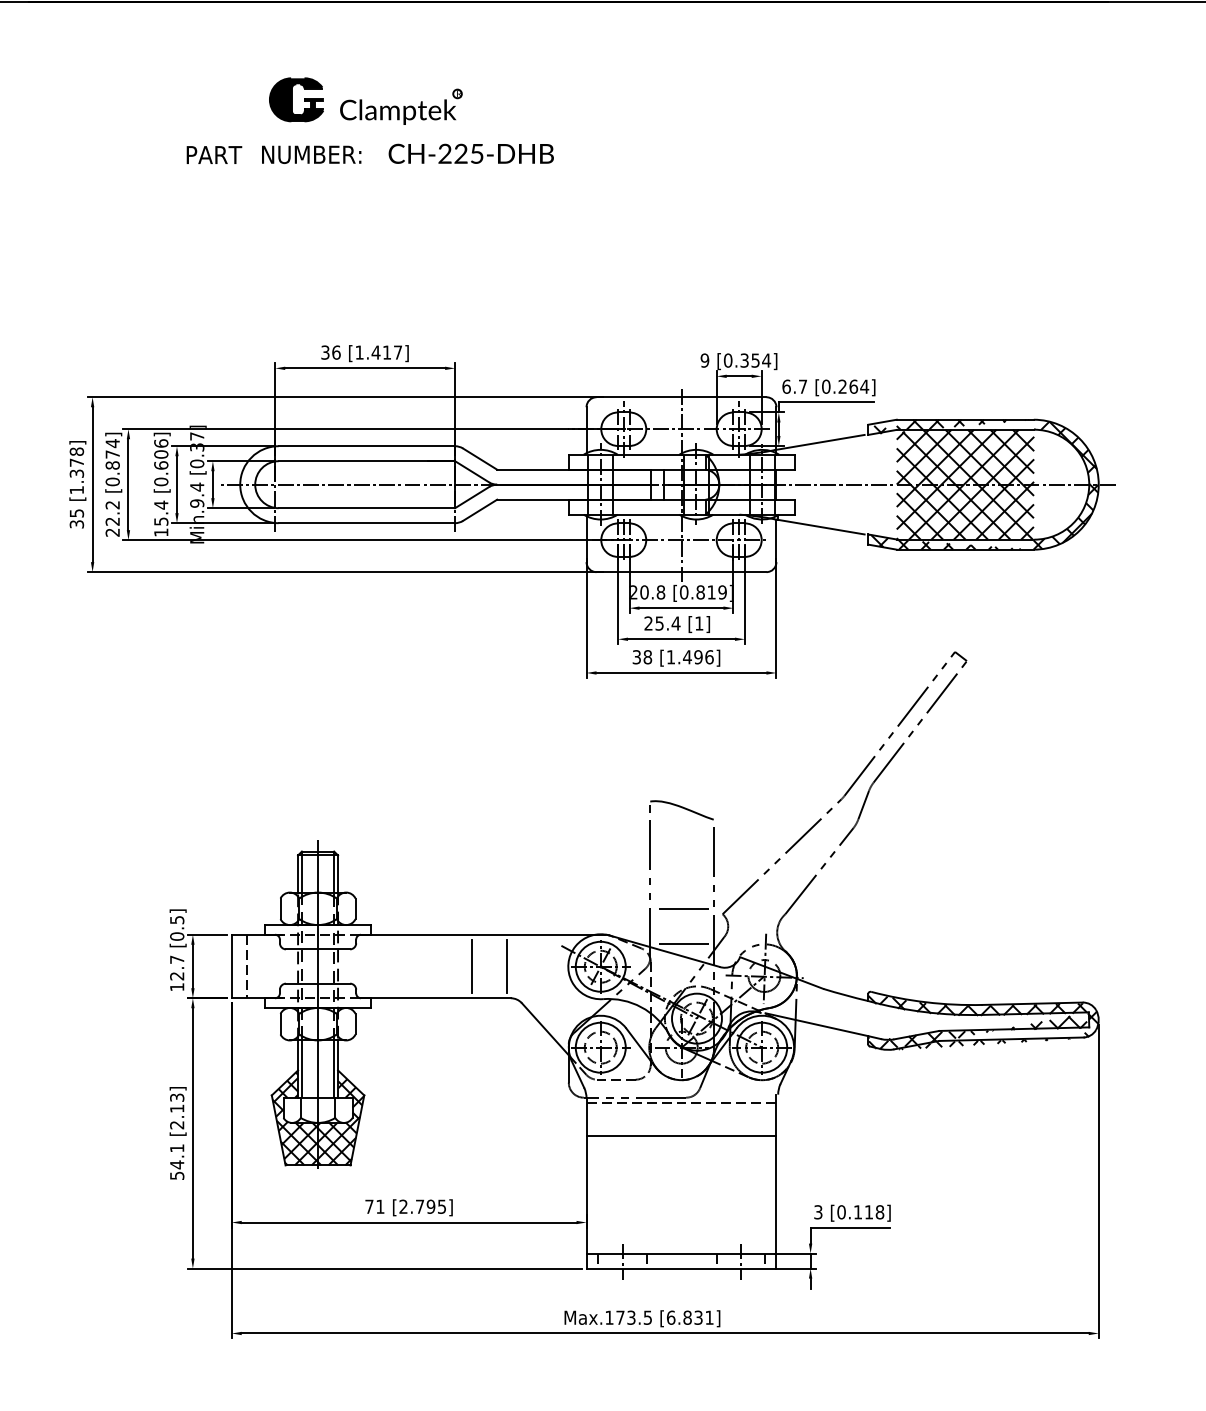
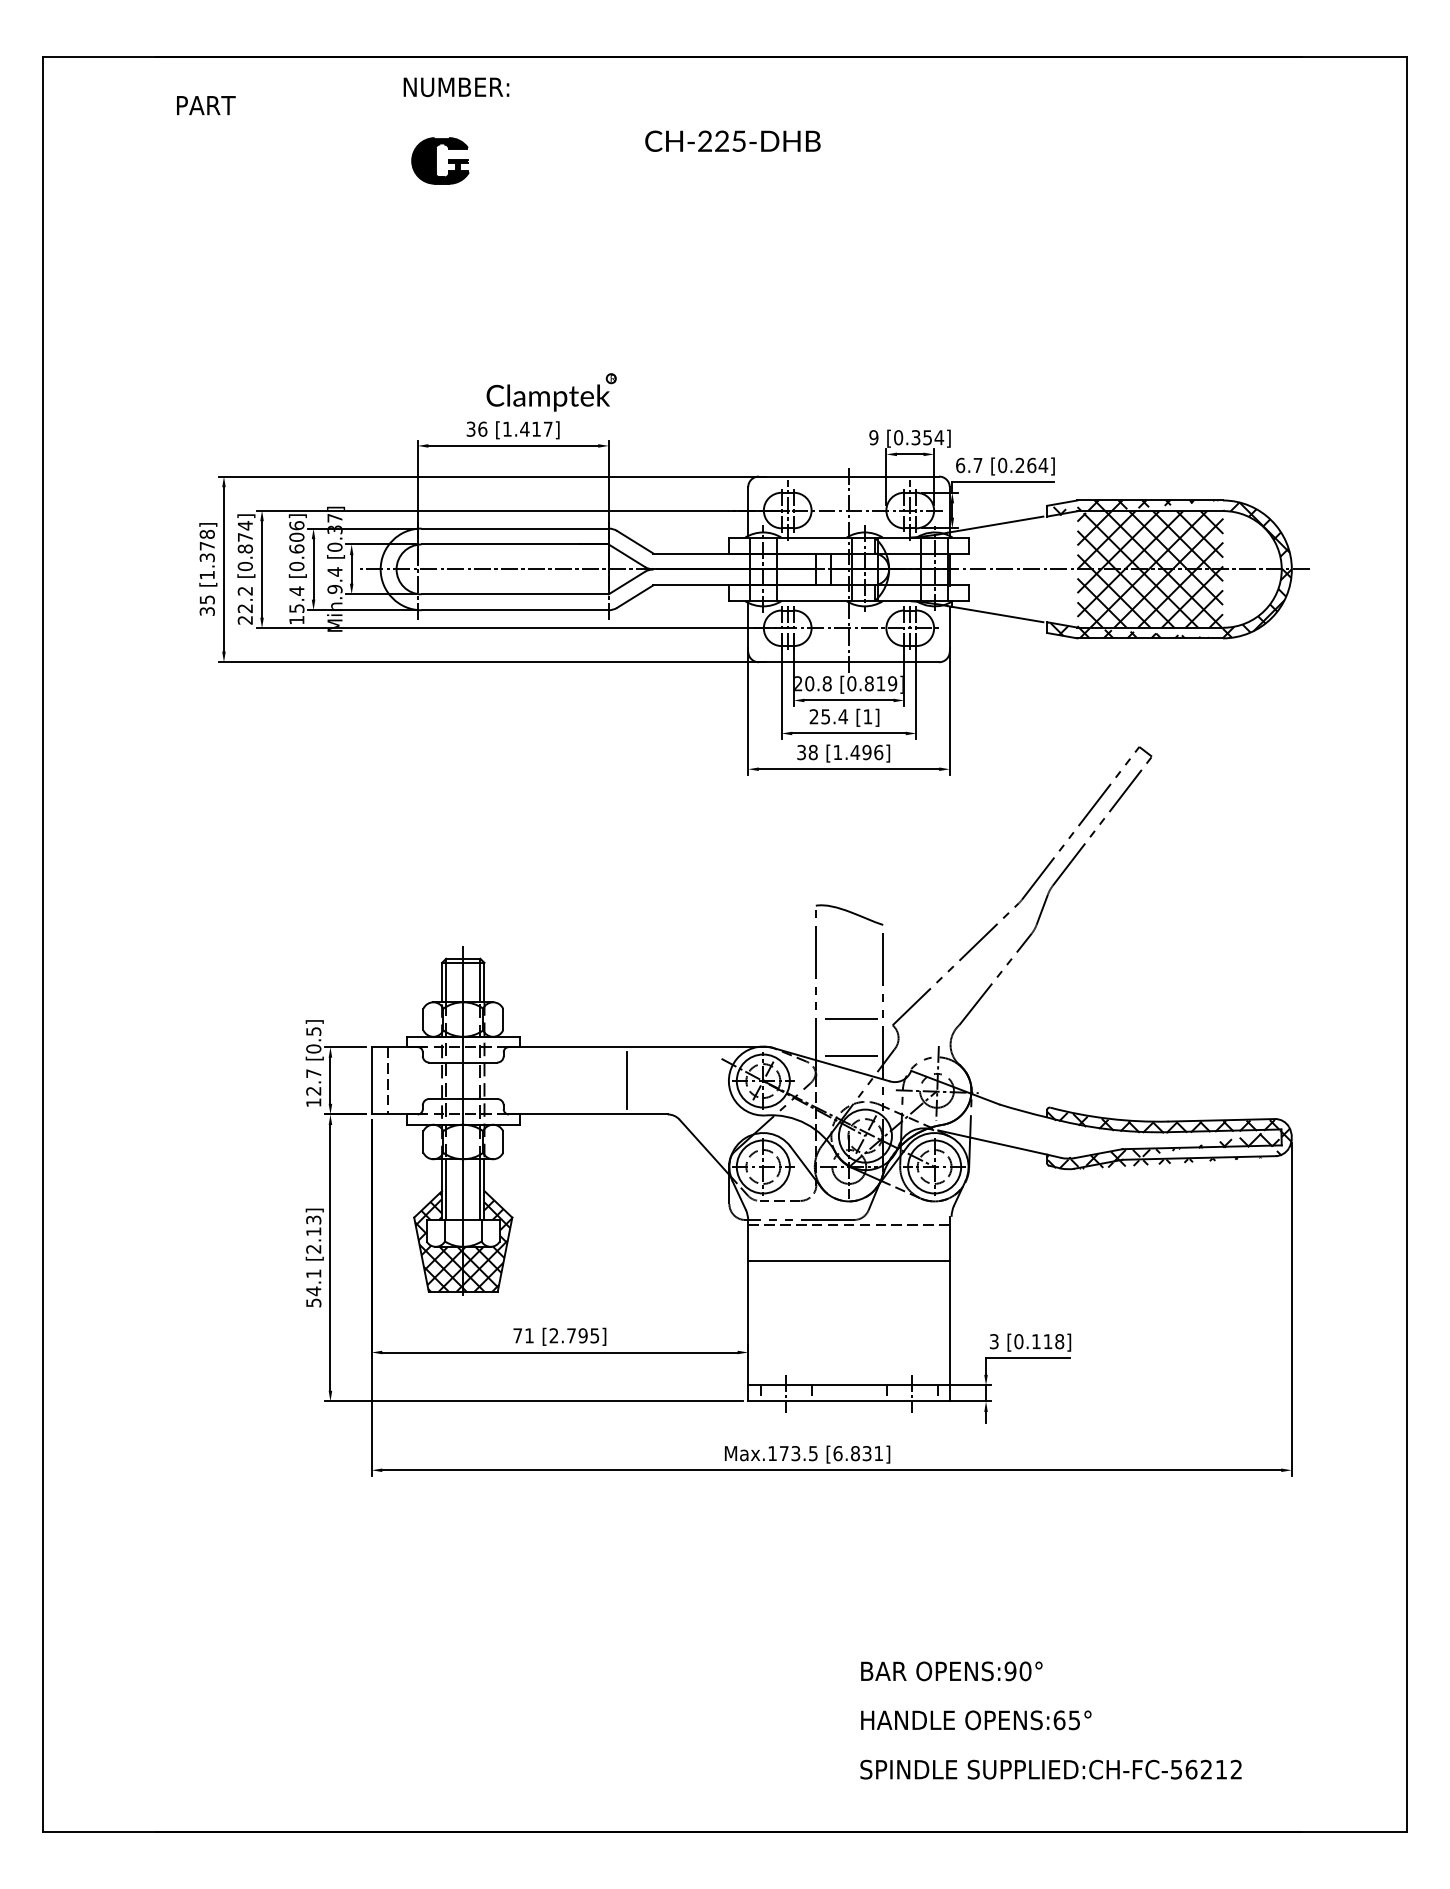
part: (401, 106) -> (551, 392), moved
text: (470, 153) -> (732, 140), moved
text: (214, 155) -> (206, 105), moved
text: (311, 155) -> (456, 87), moved
line: (507, 966) -> (664, 1080), removed

